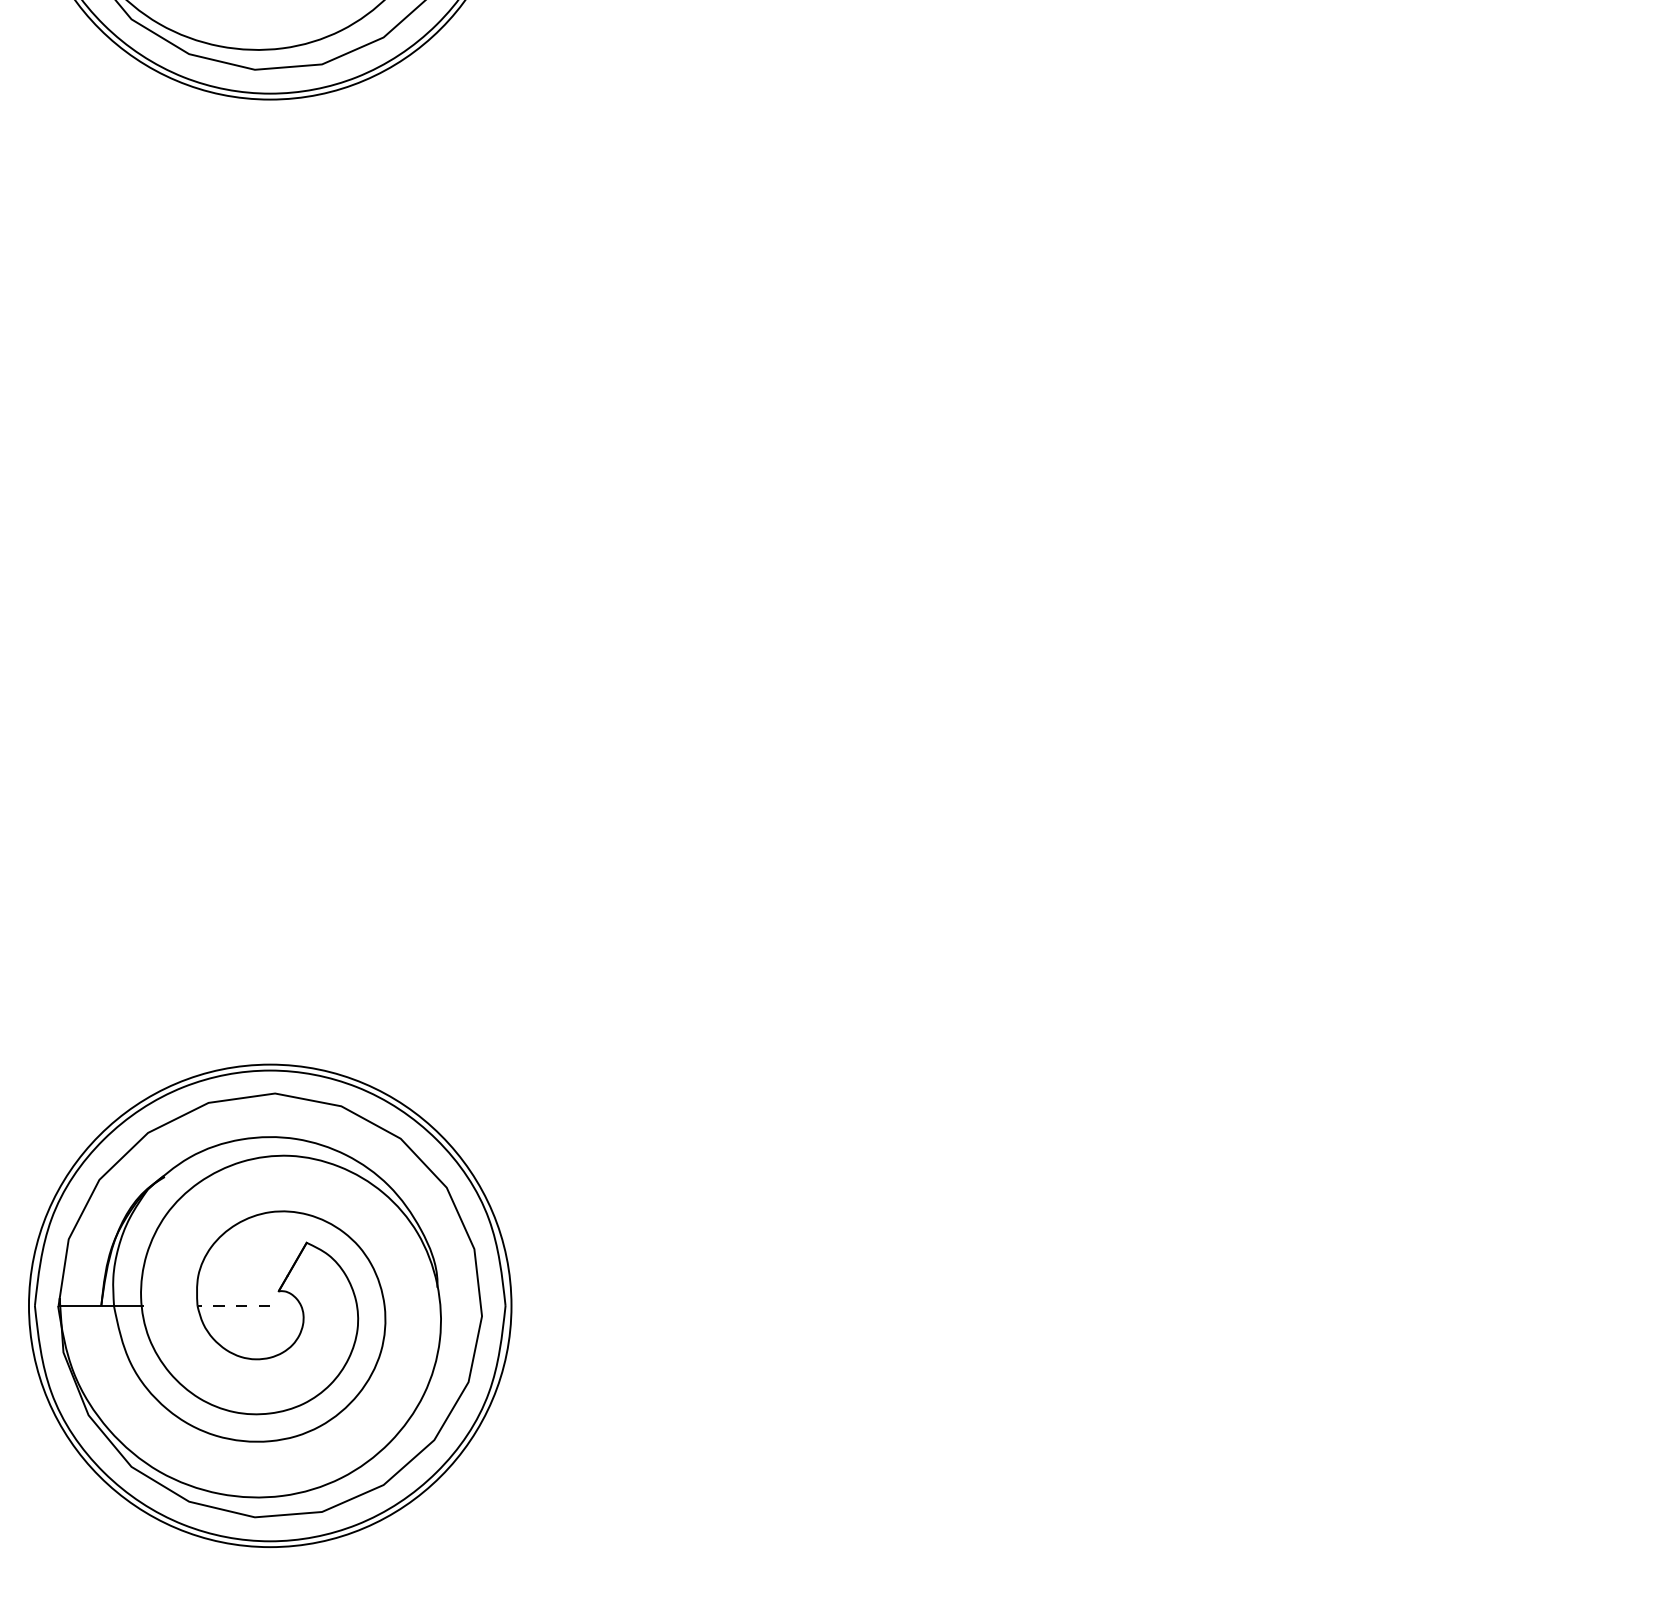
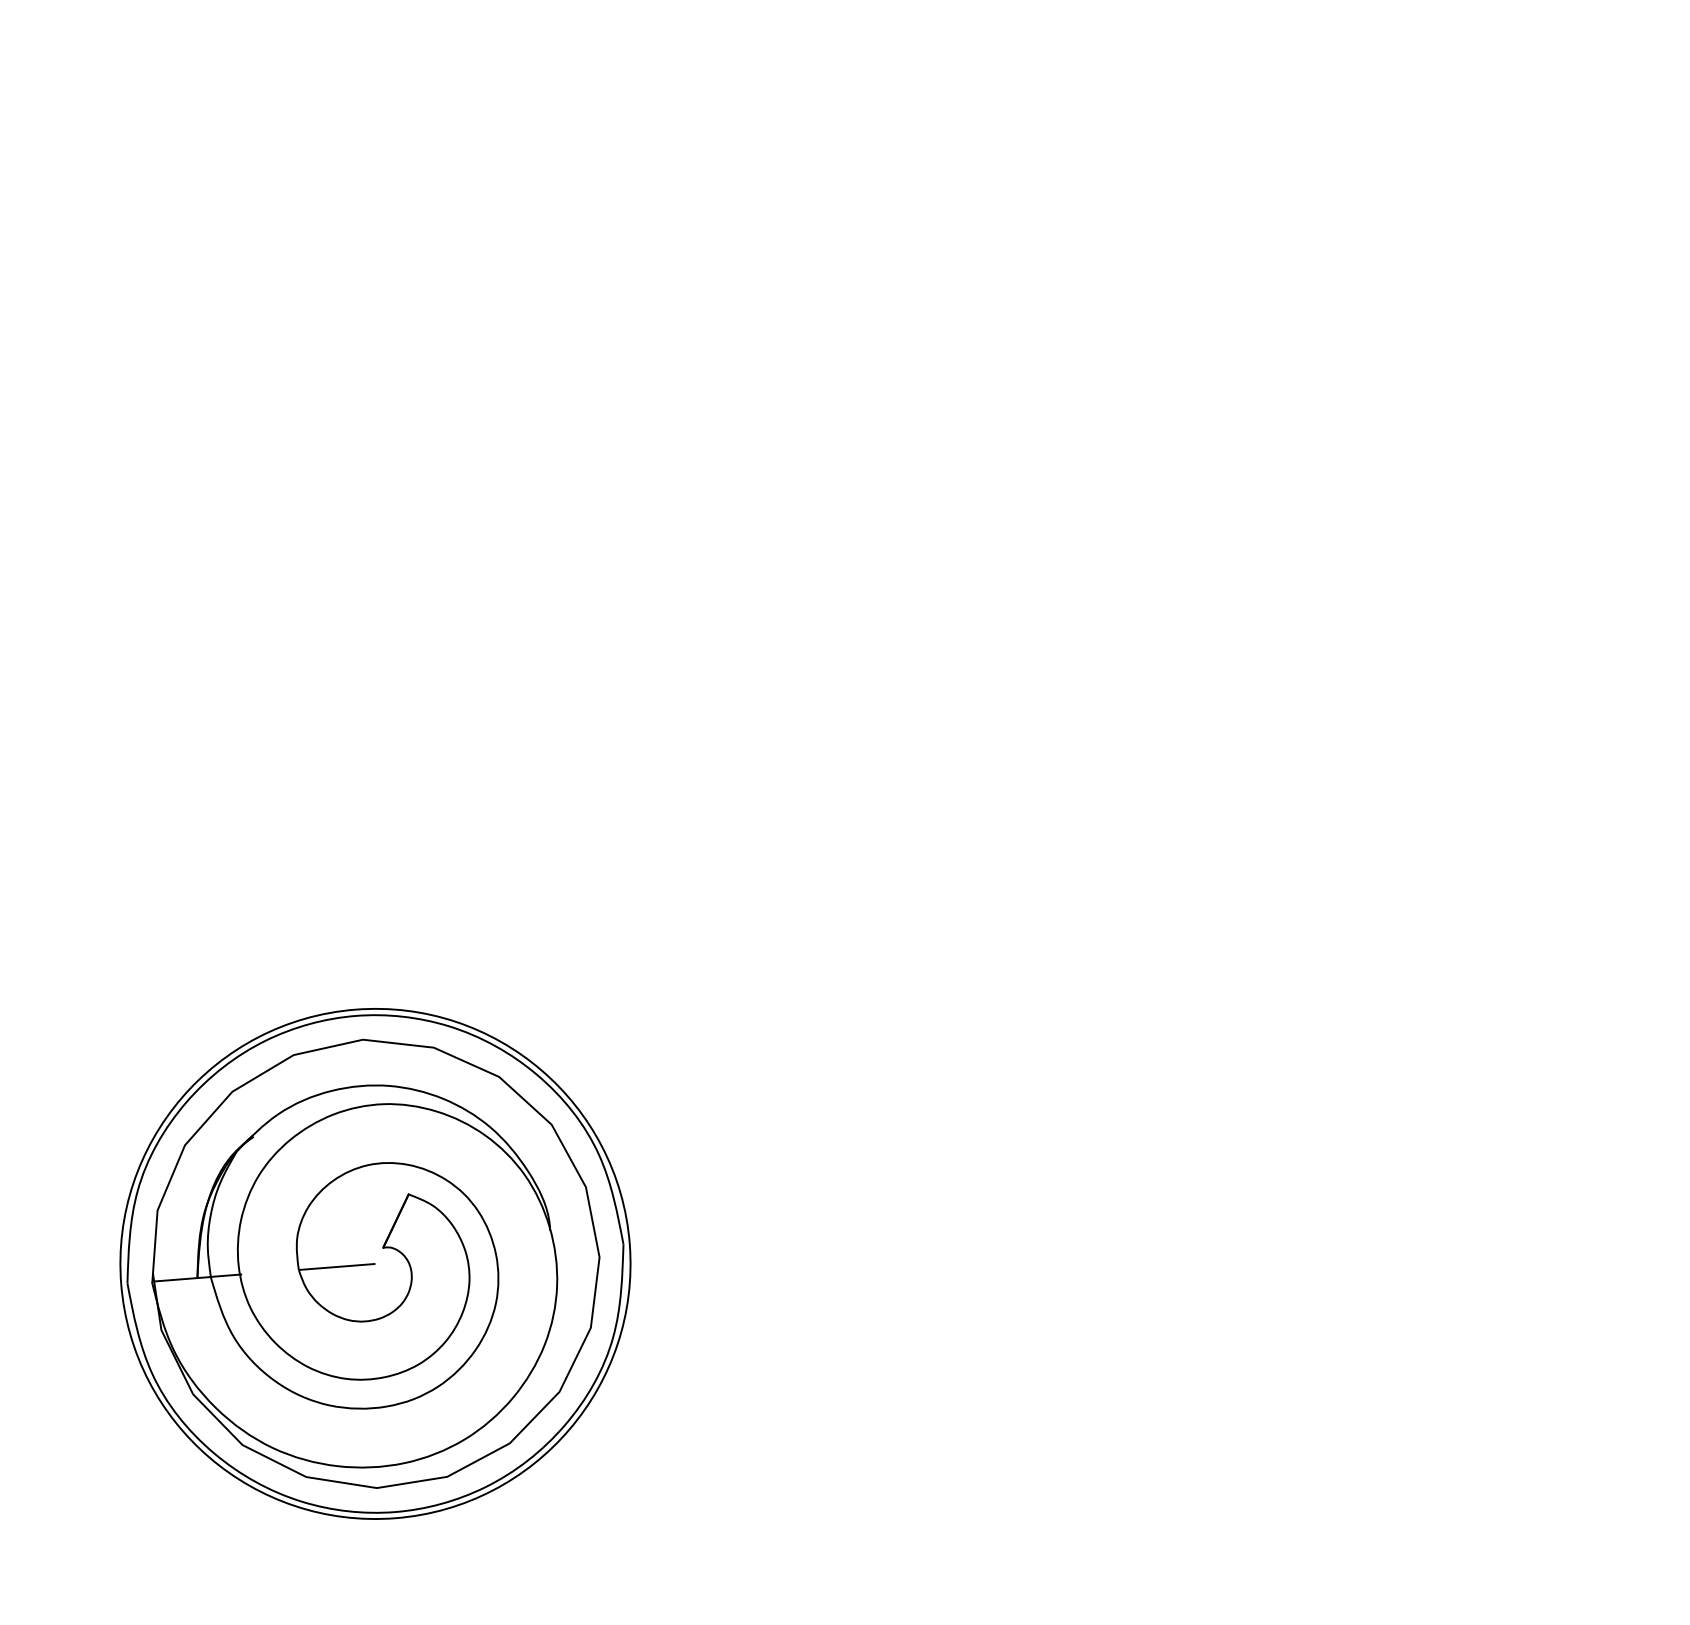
line: (233, 1305) -> (336, 1266), dashed -> solid

